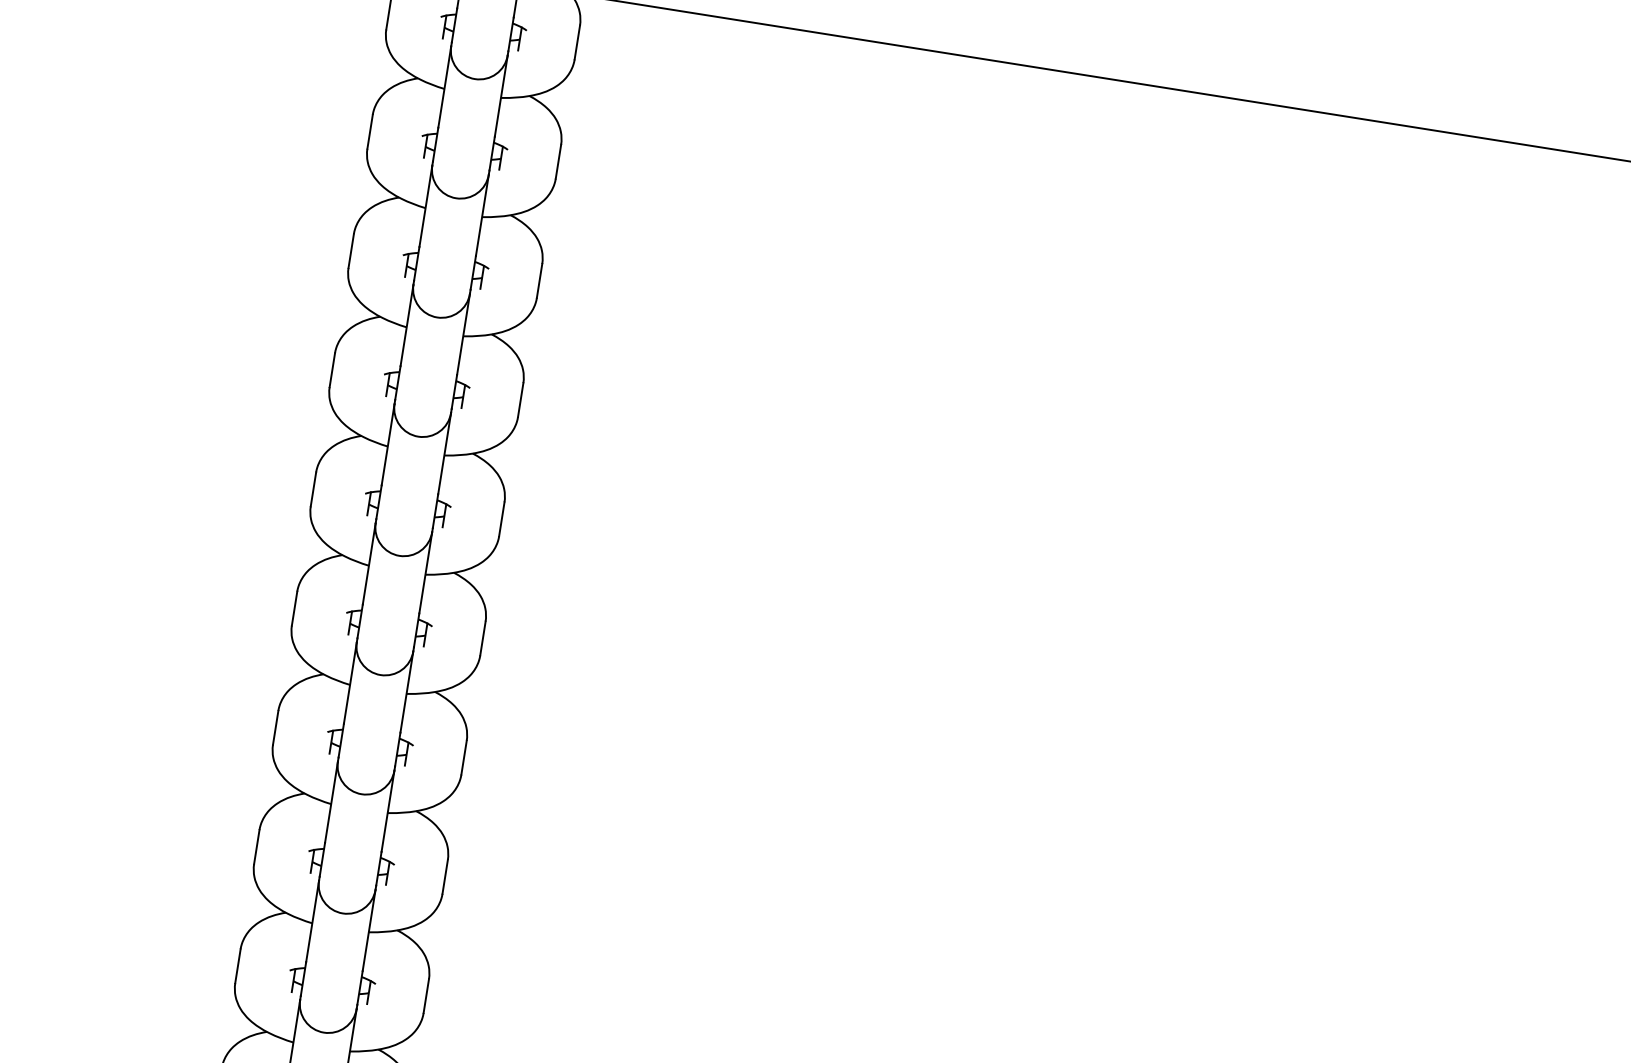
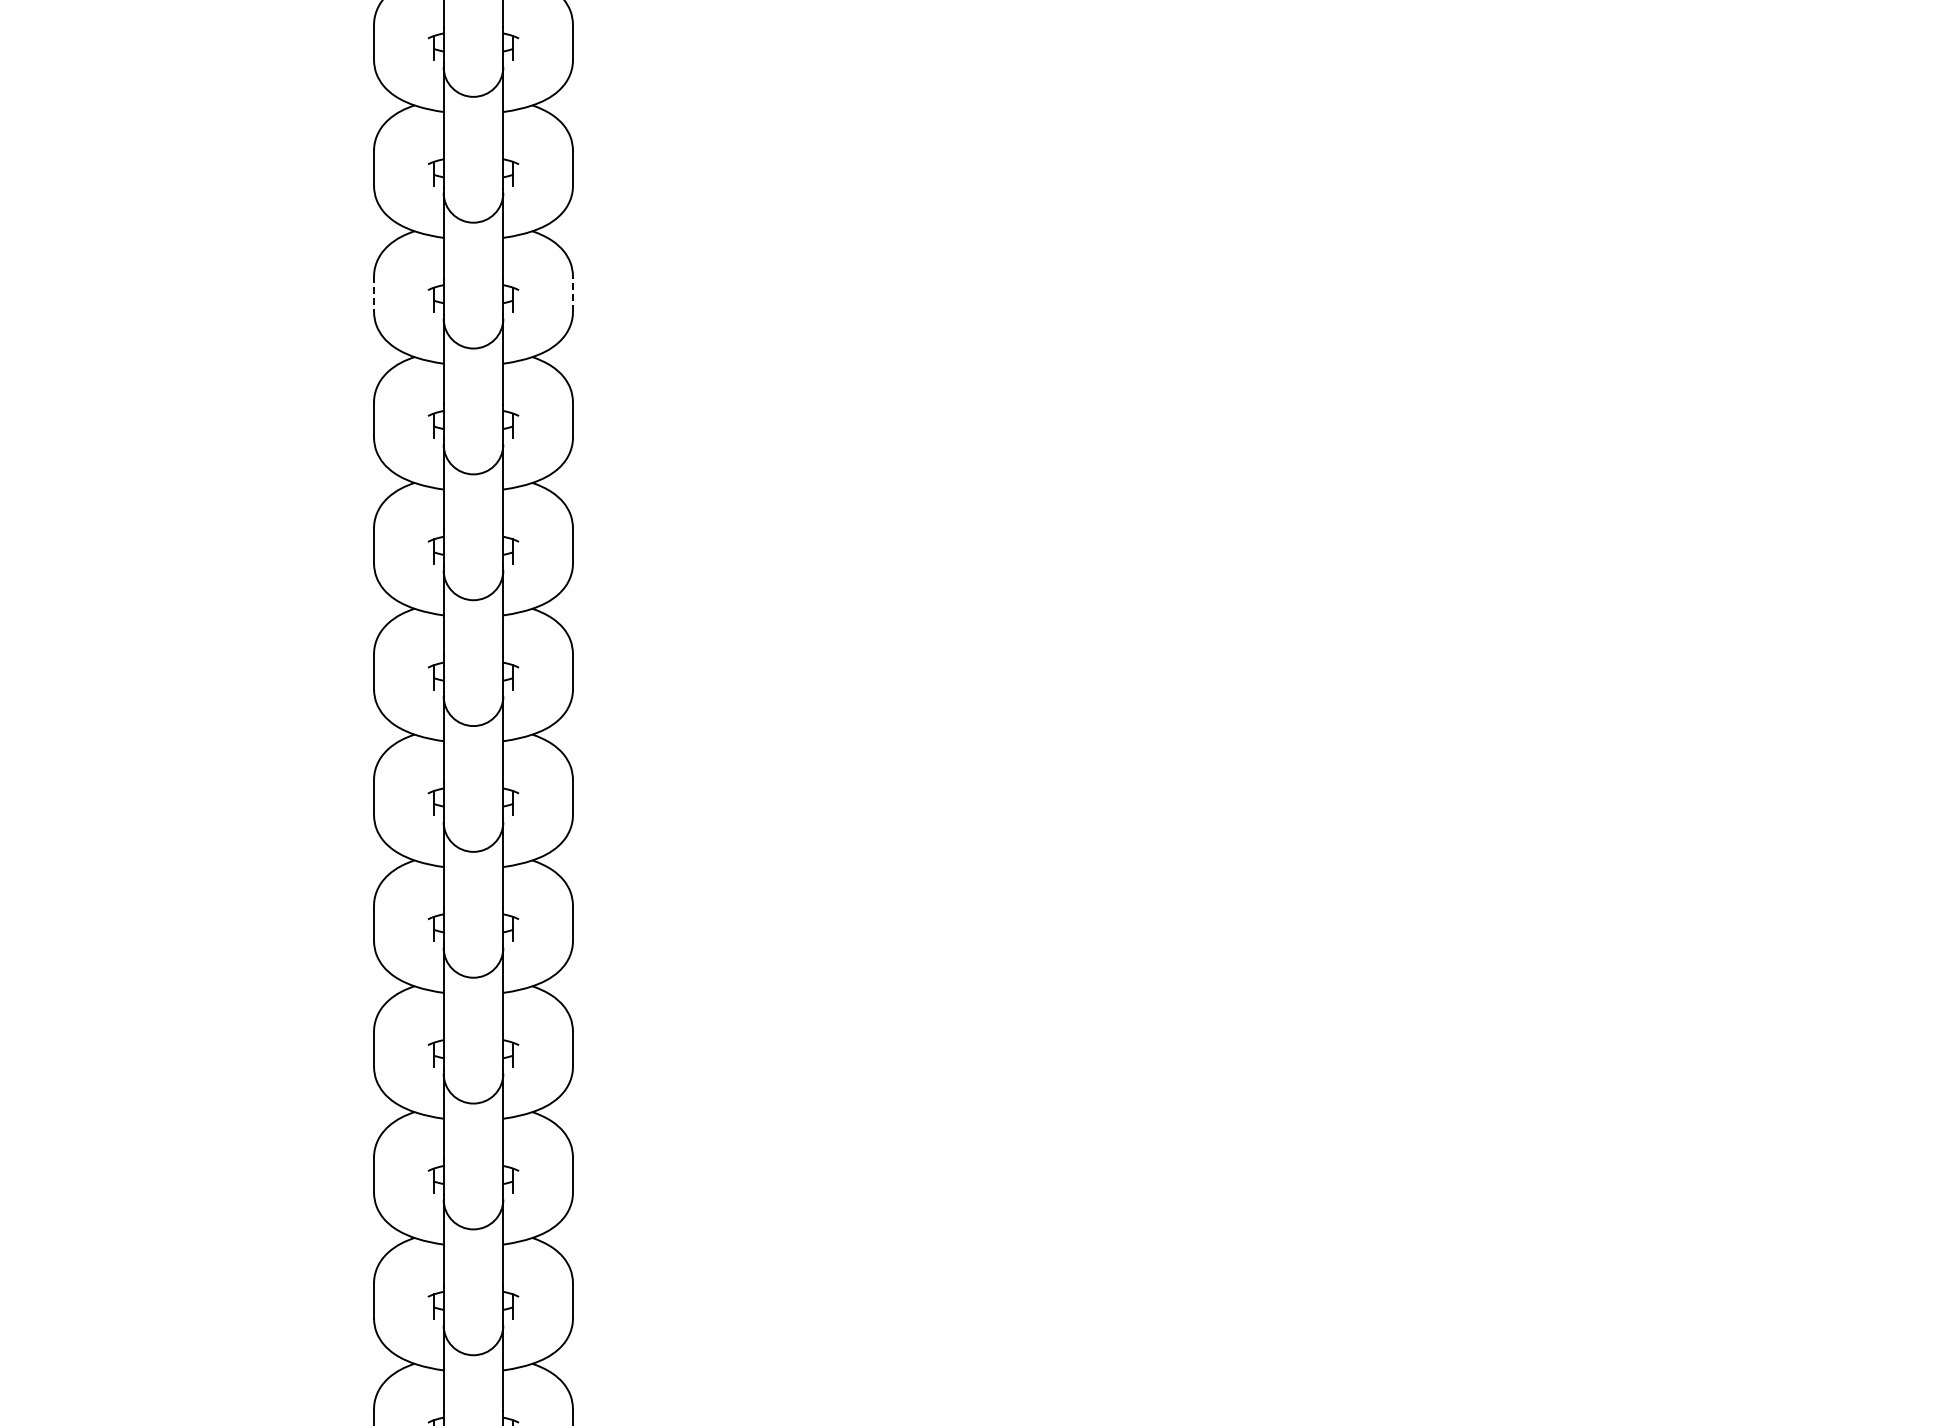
line: (351, 251) -> (374, 294), solid -> dashed
line: (539, 281) -> (572, 294), solid -> dashed

